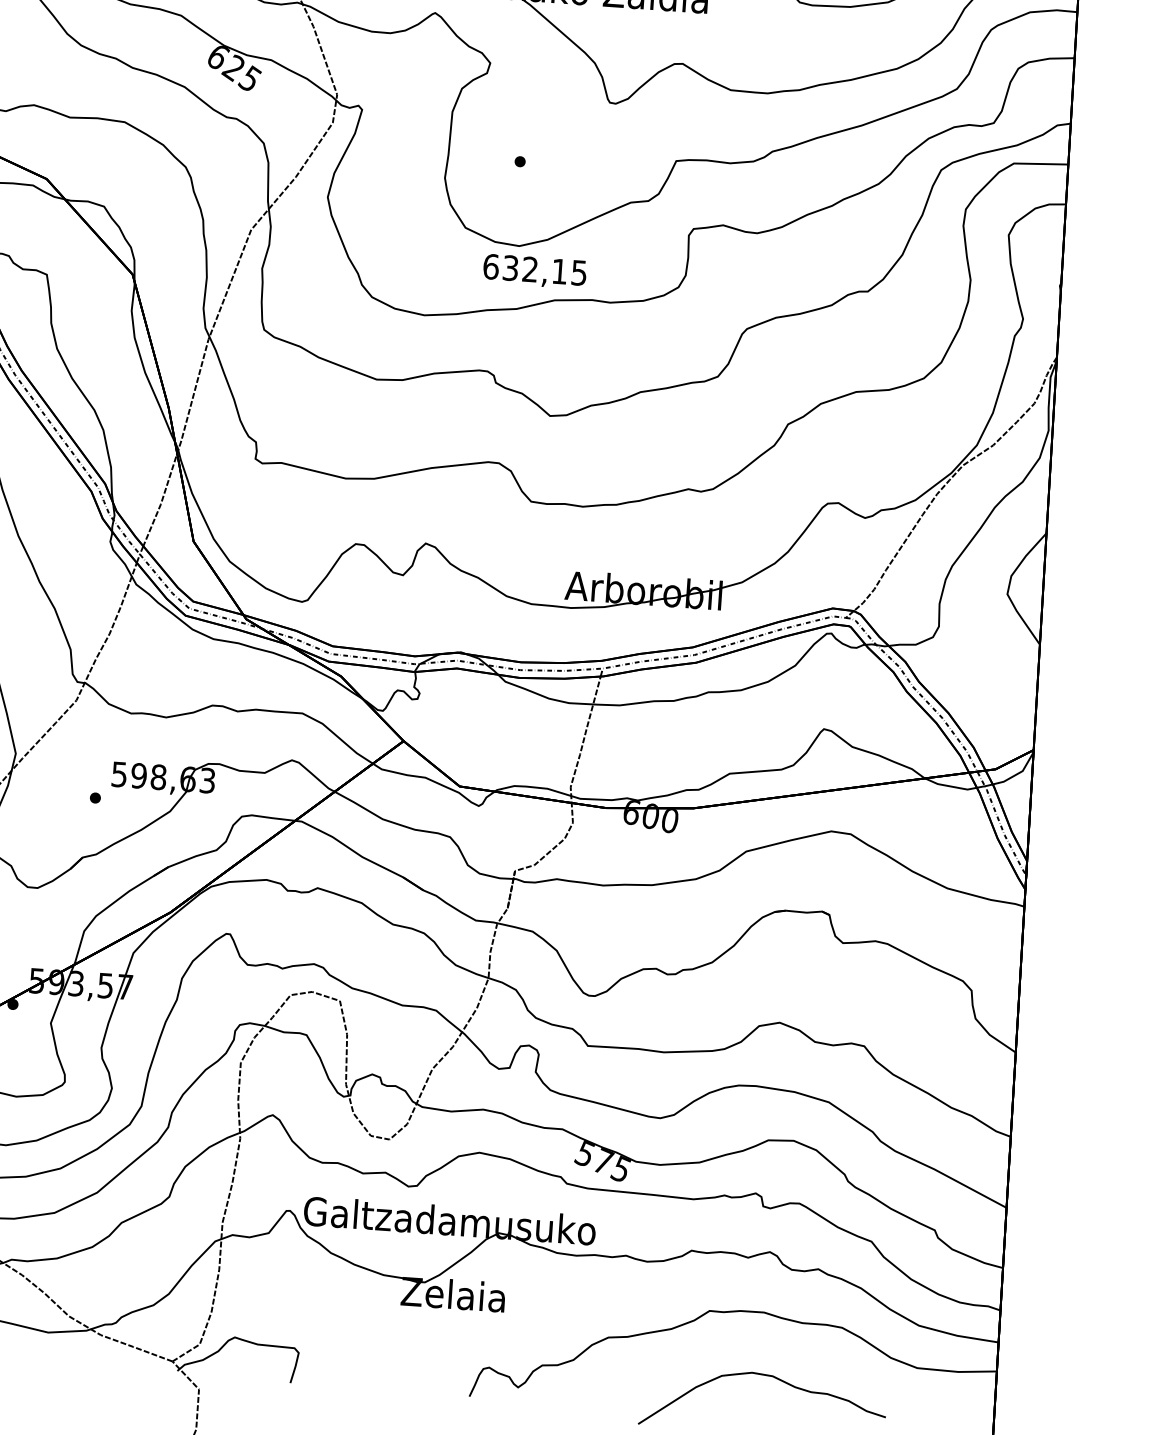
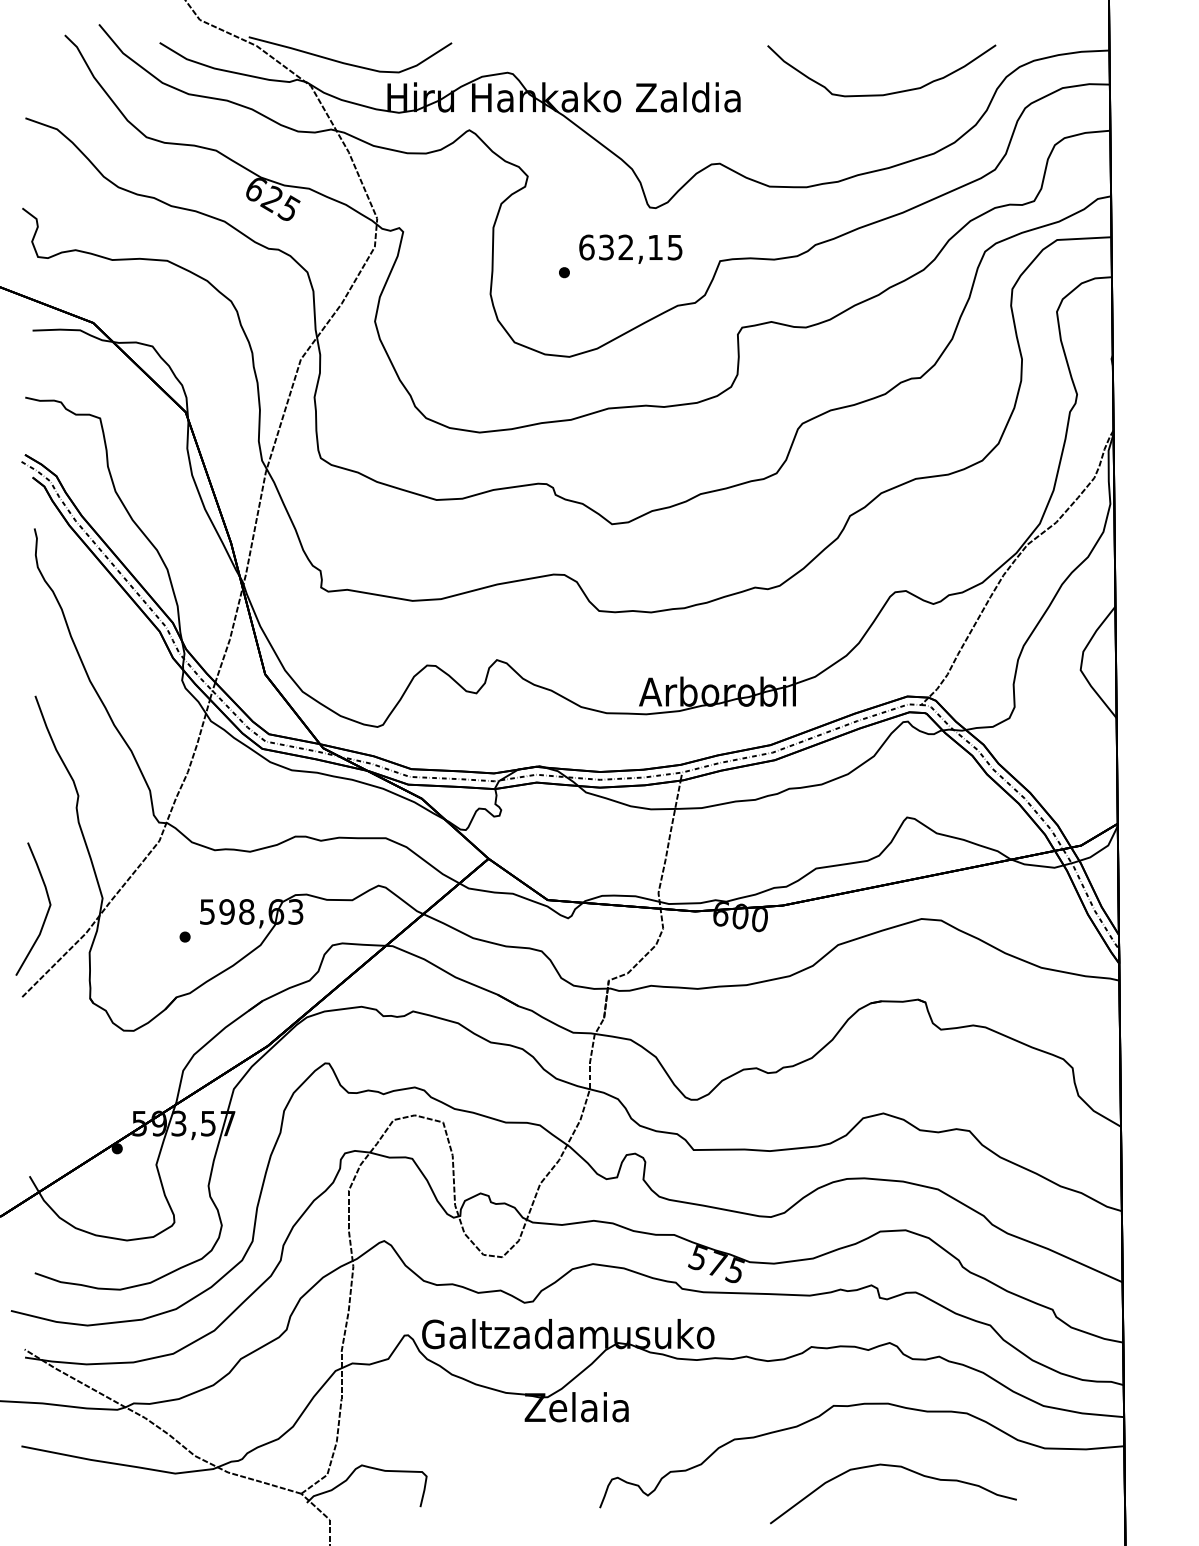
text: (534, 270) -> (630, 248), moved

